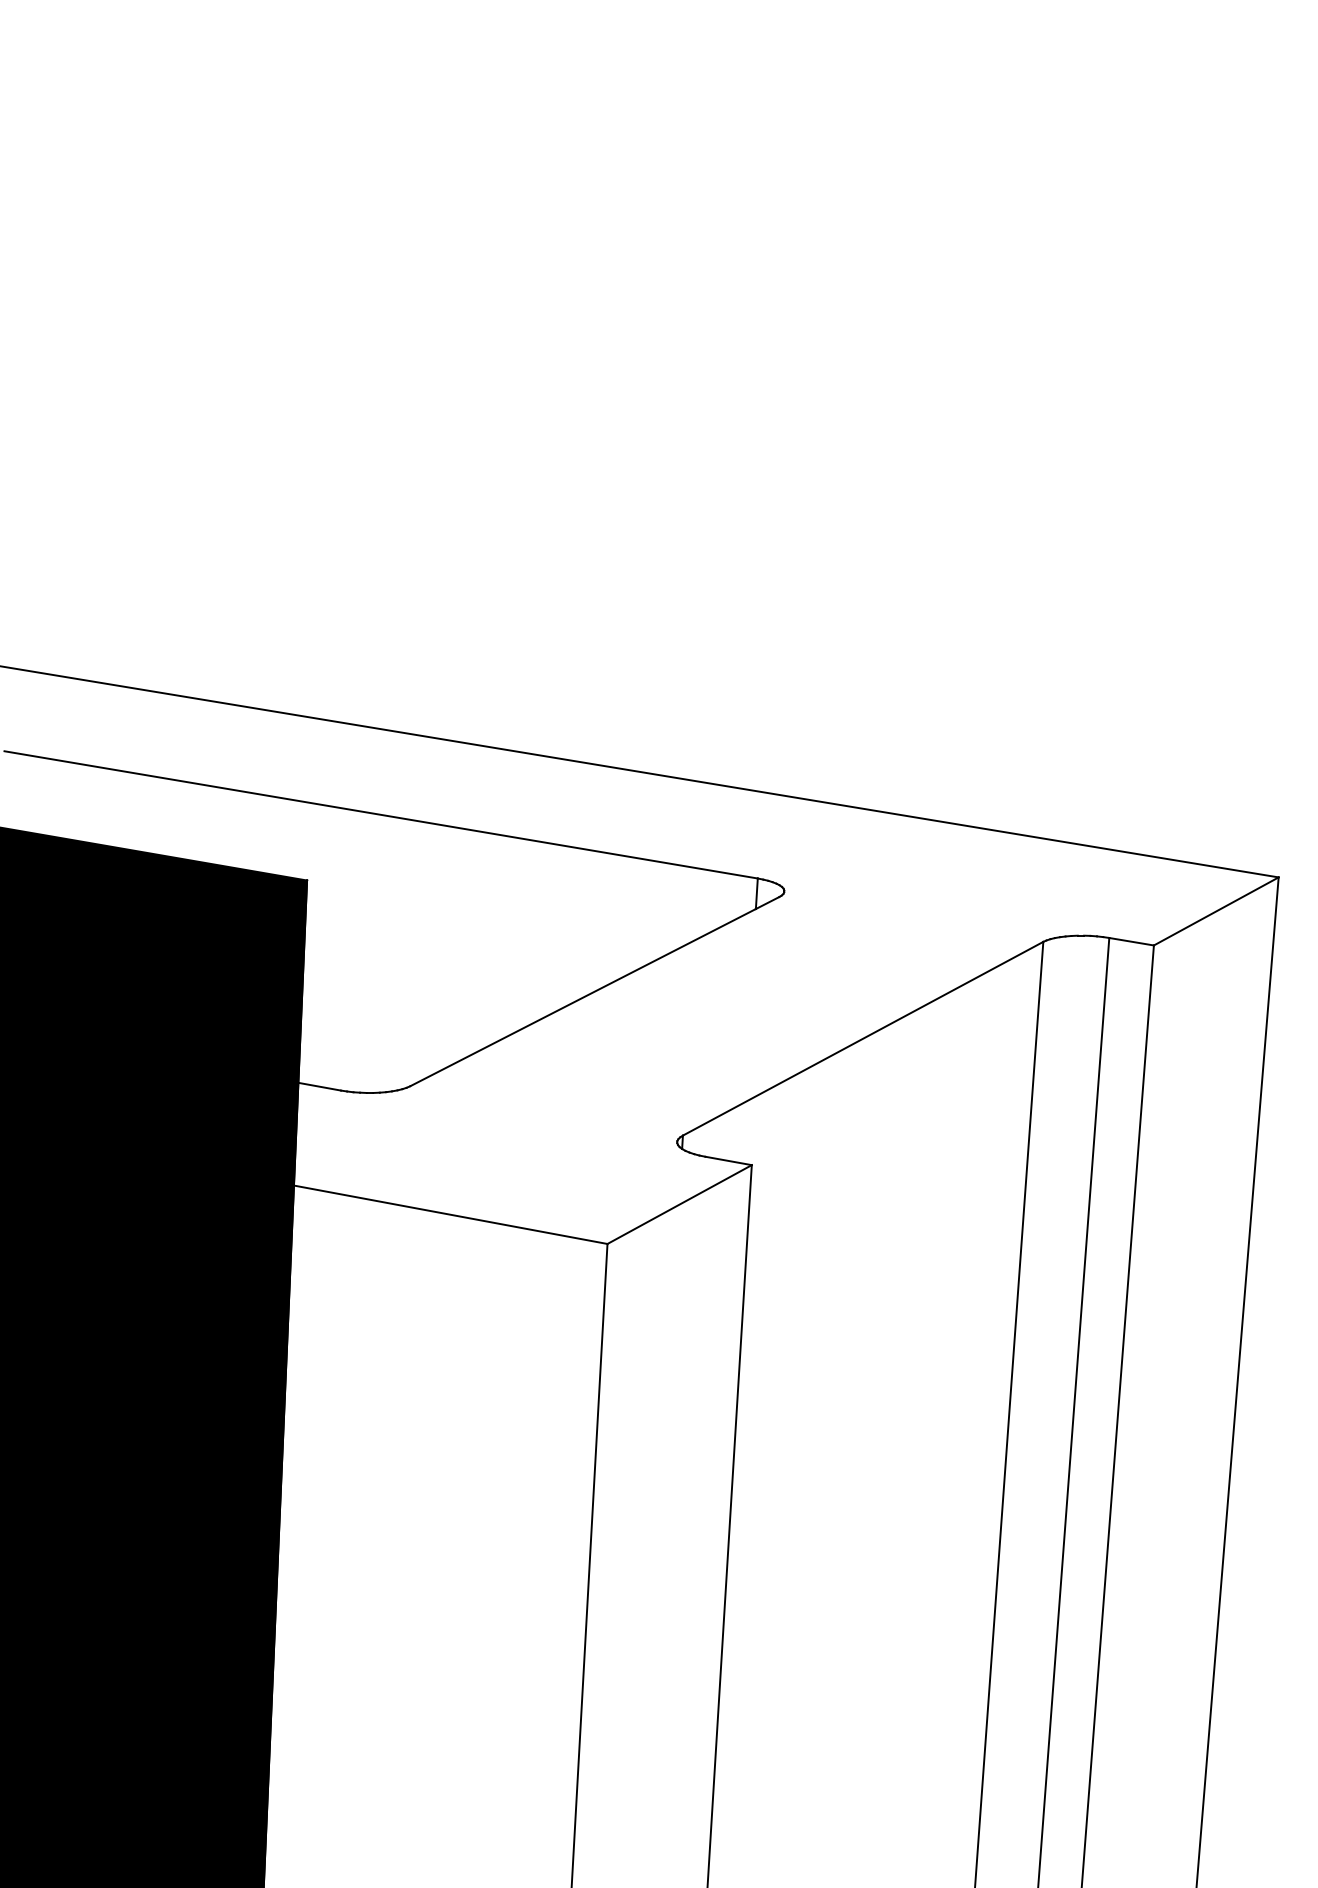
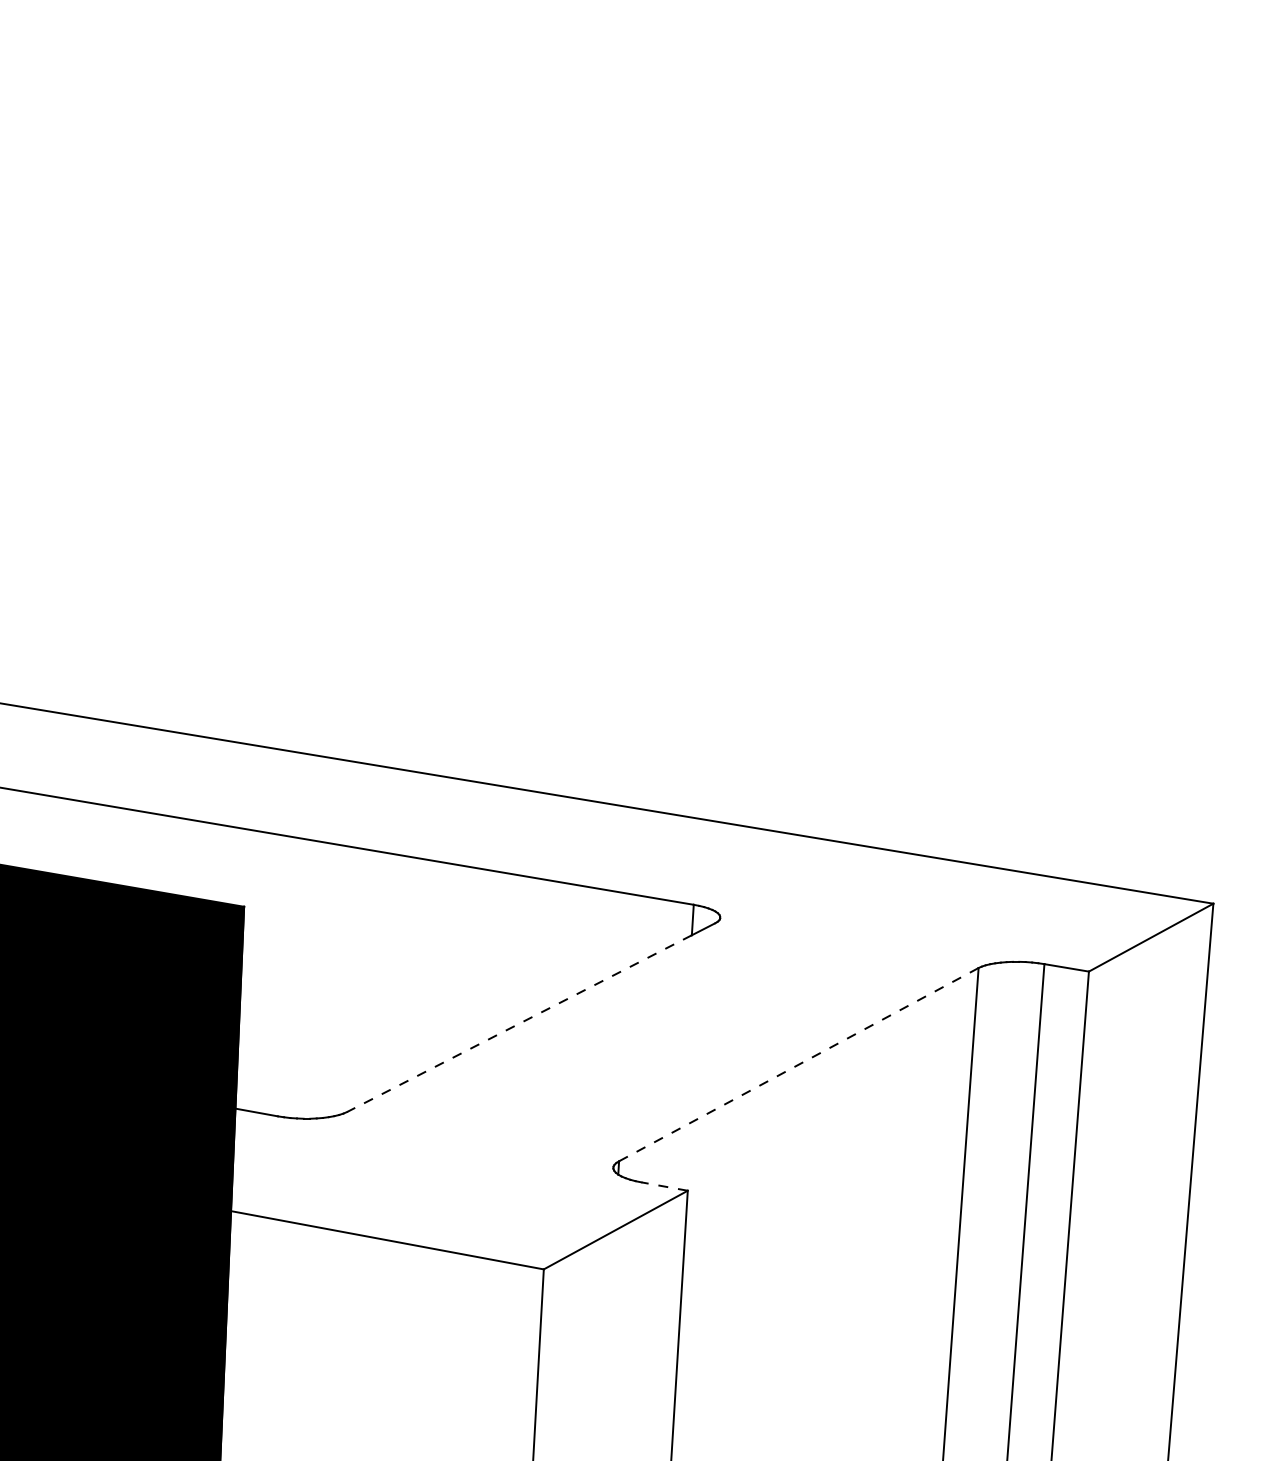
line: (582, 997) -> (518, 1023), solid -> dashed
line: (863, 1038) -> (799, 1064), solid -> dashed
line: (728, 1160) -> (664, 1186), solid -> dashed

